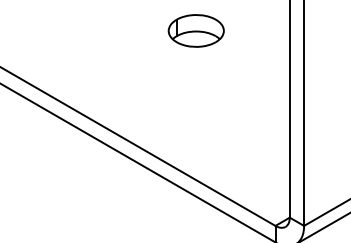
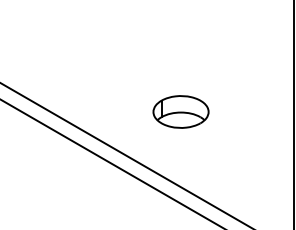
part: (195, 30) -> (180, 111), moved

